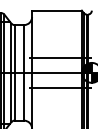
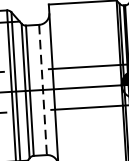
line: (24, 72) -> (43, 89), solid -> dashed

